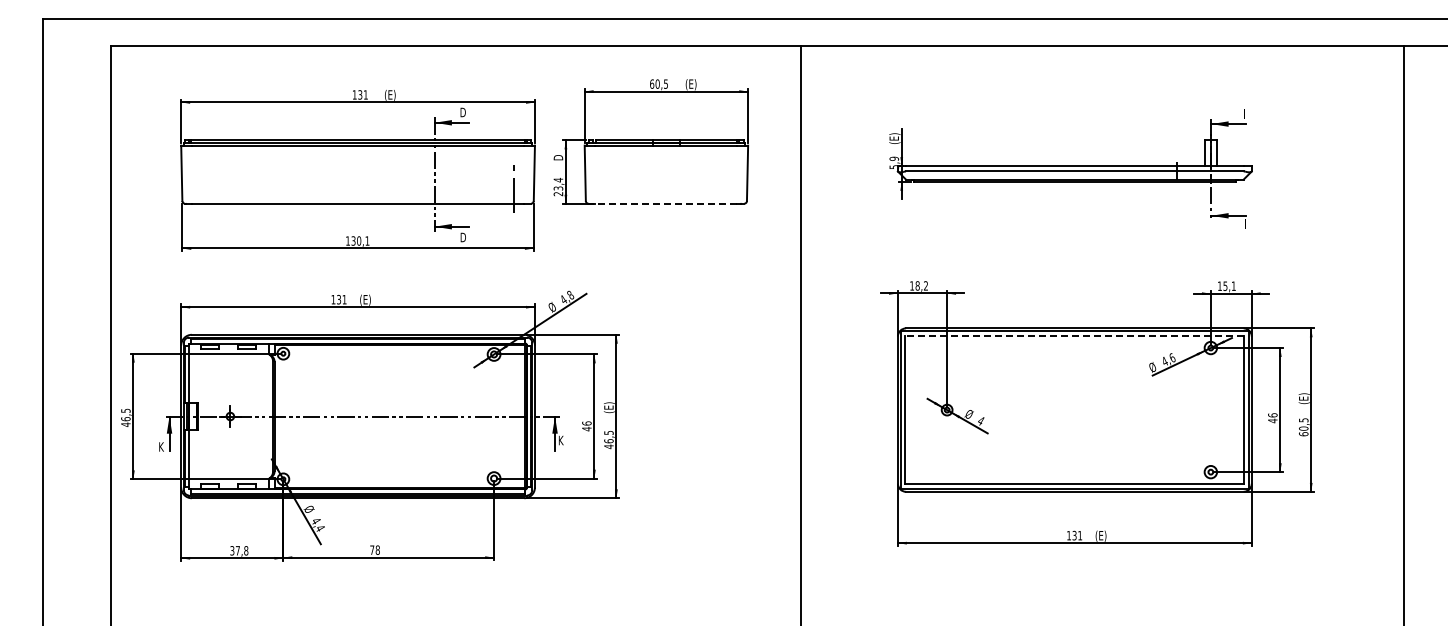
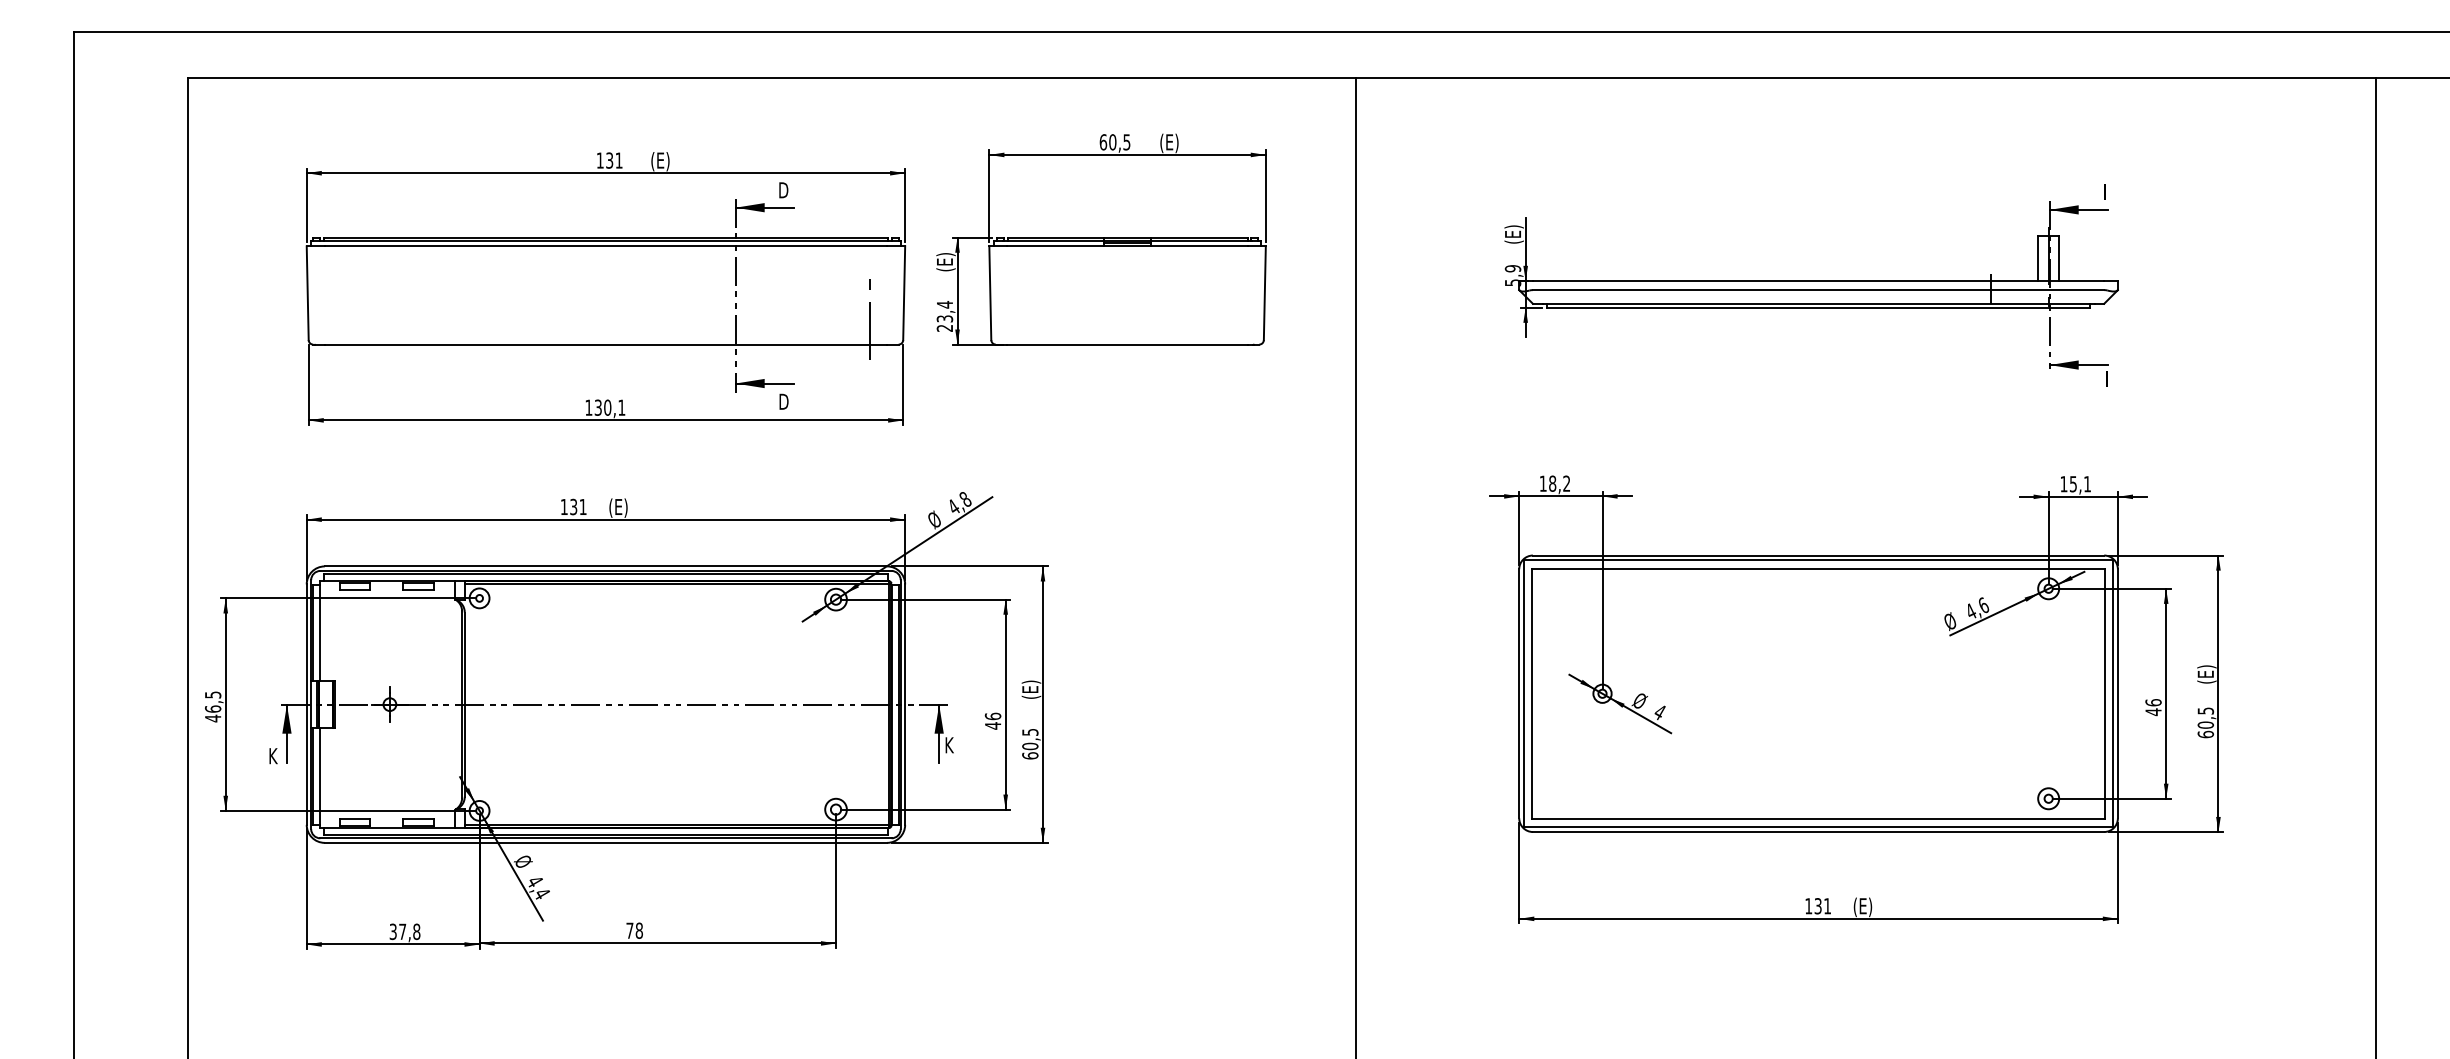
text: (558, 154) -> (945, 261), D -> (E)
line: (665, 203) -> (1126, 344), dashed -> solid
line: (1074, 336) -> (1817, 569), dashed -> solid
text: (608, 444) -> (1029, 751), 46,5 -> 60,5

